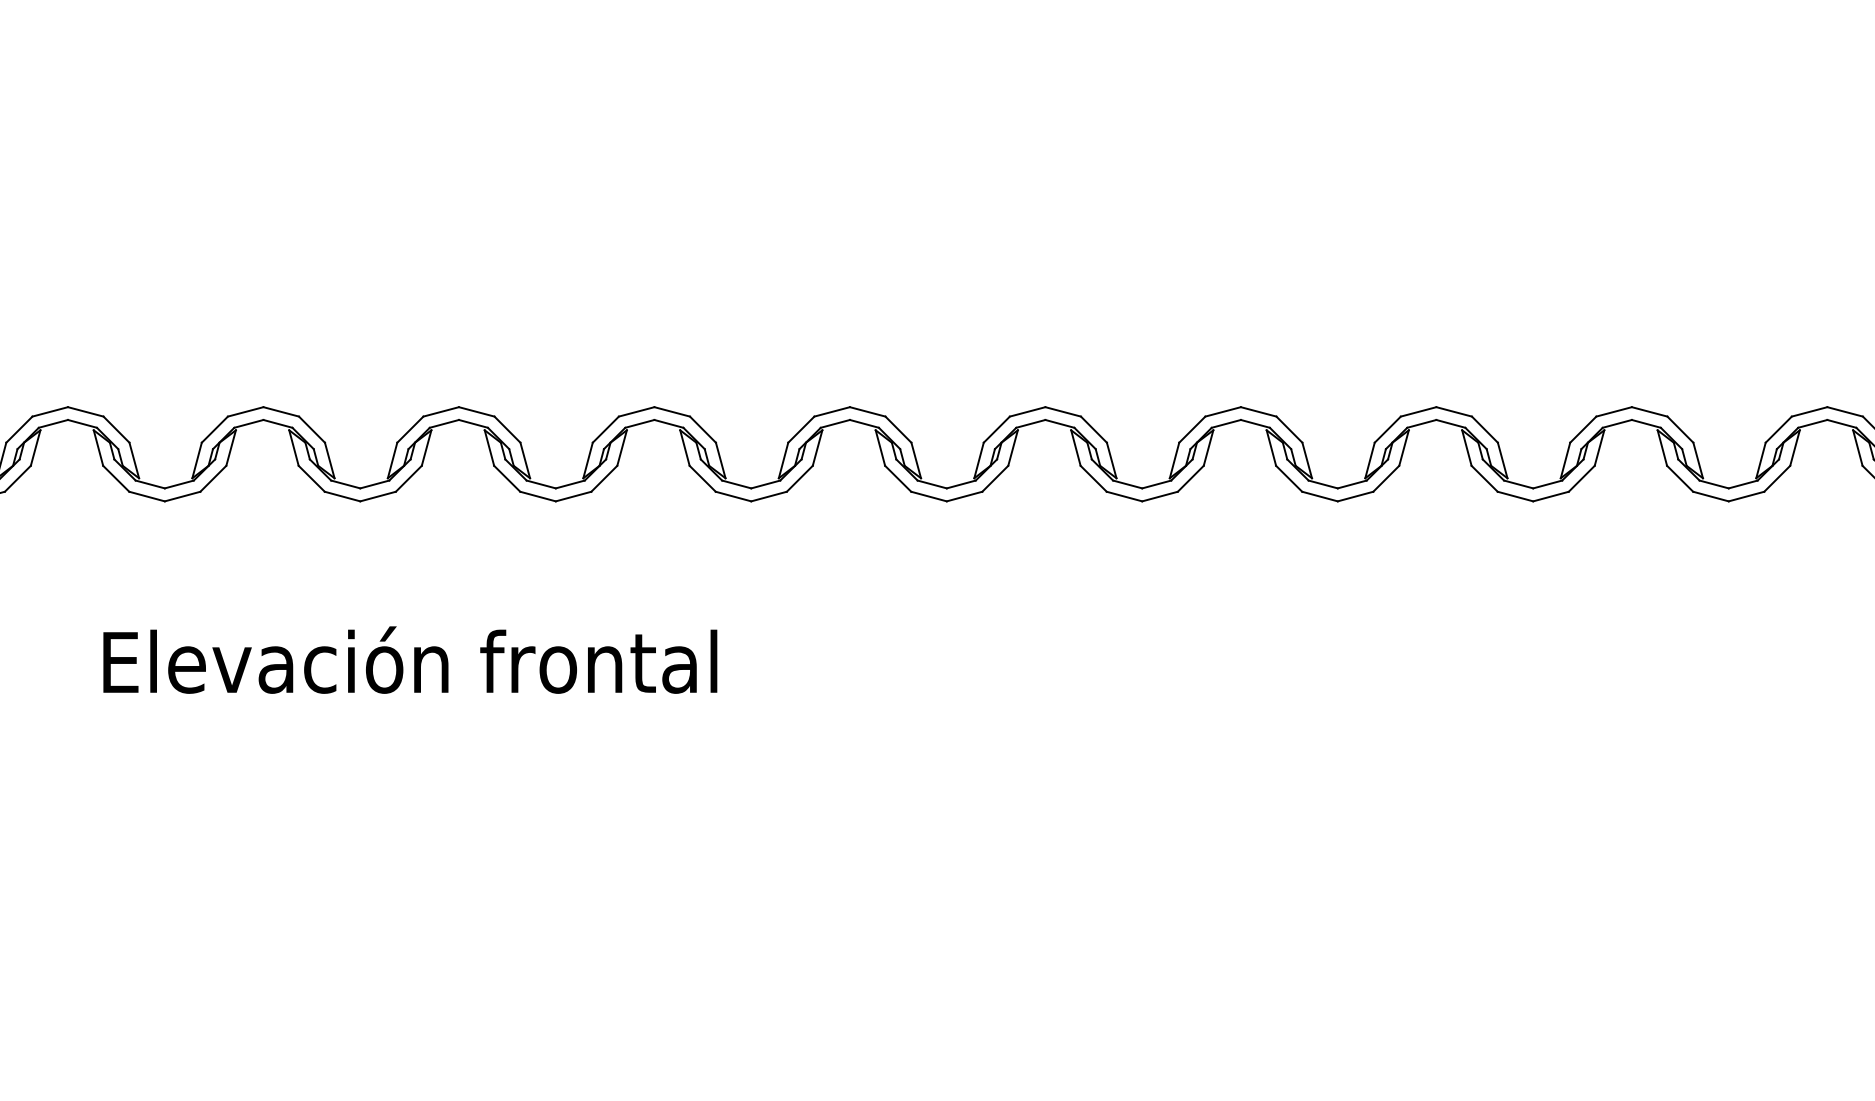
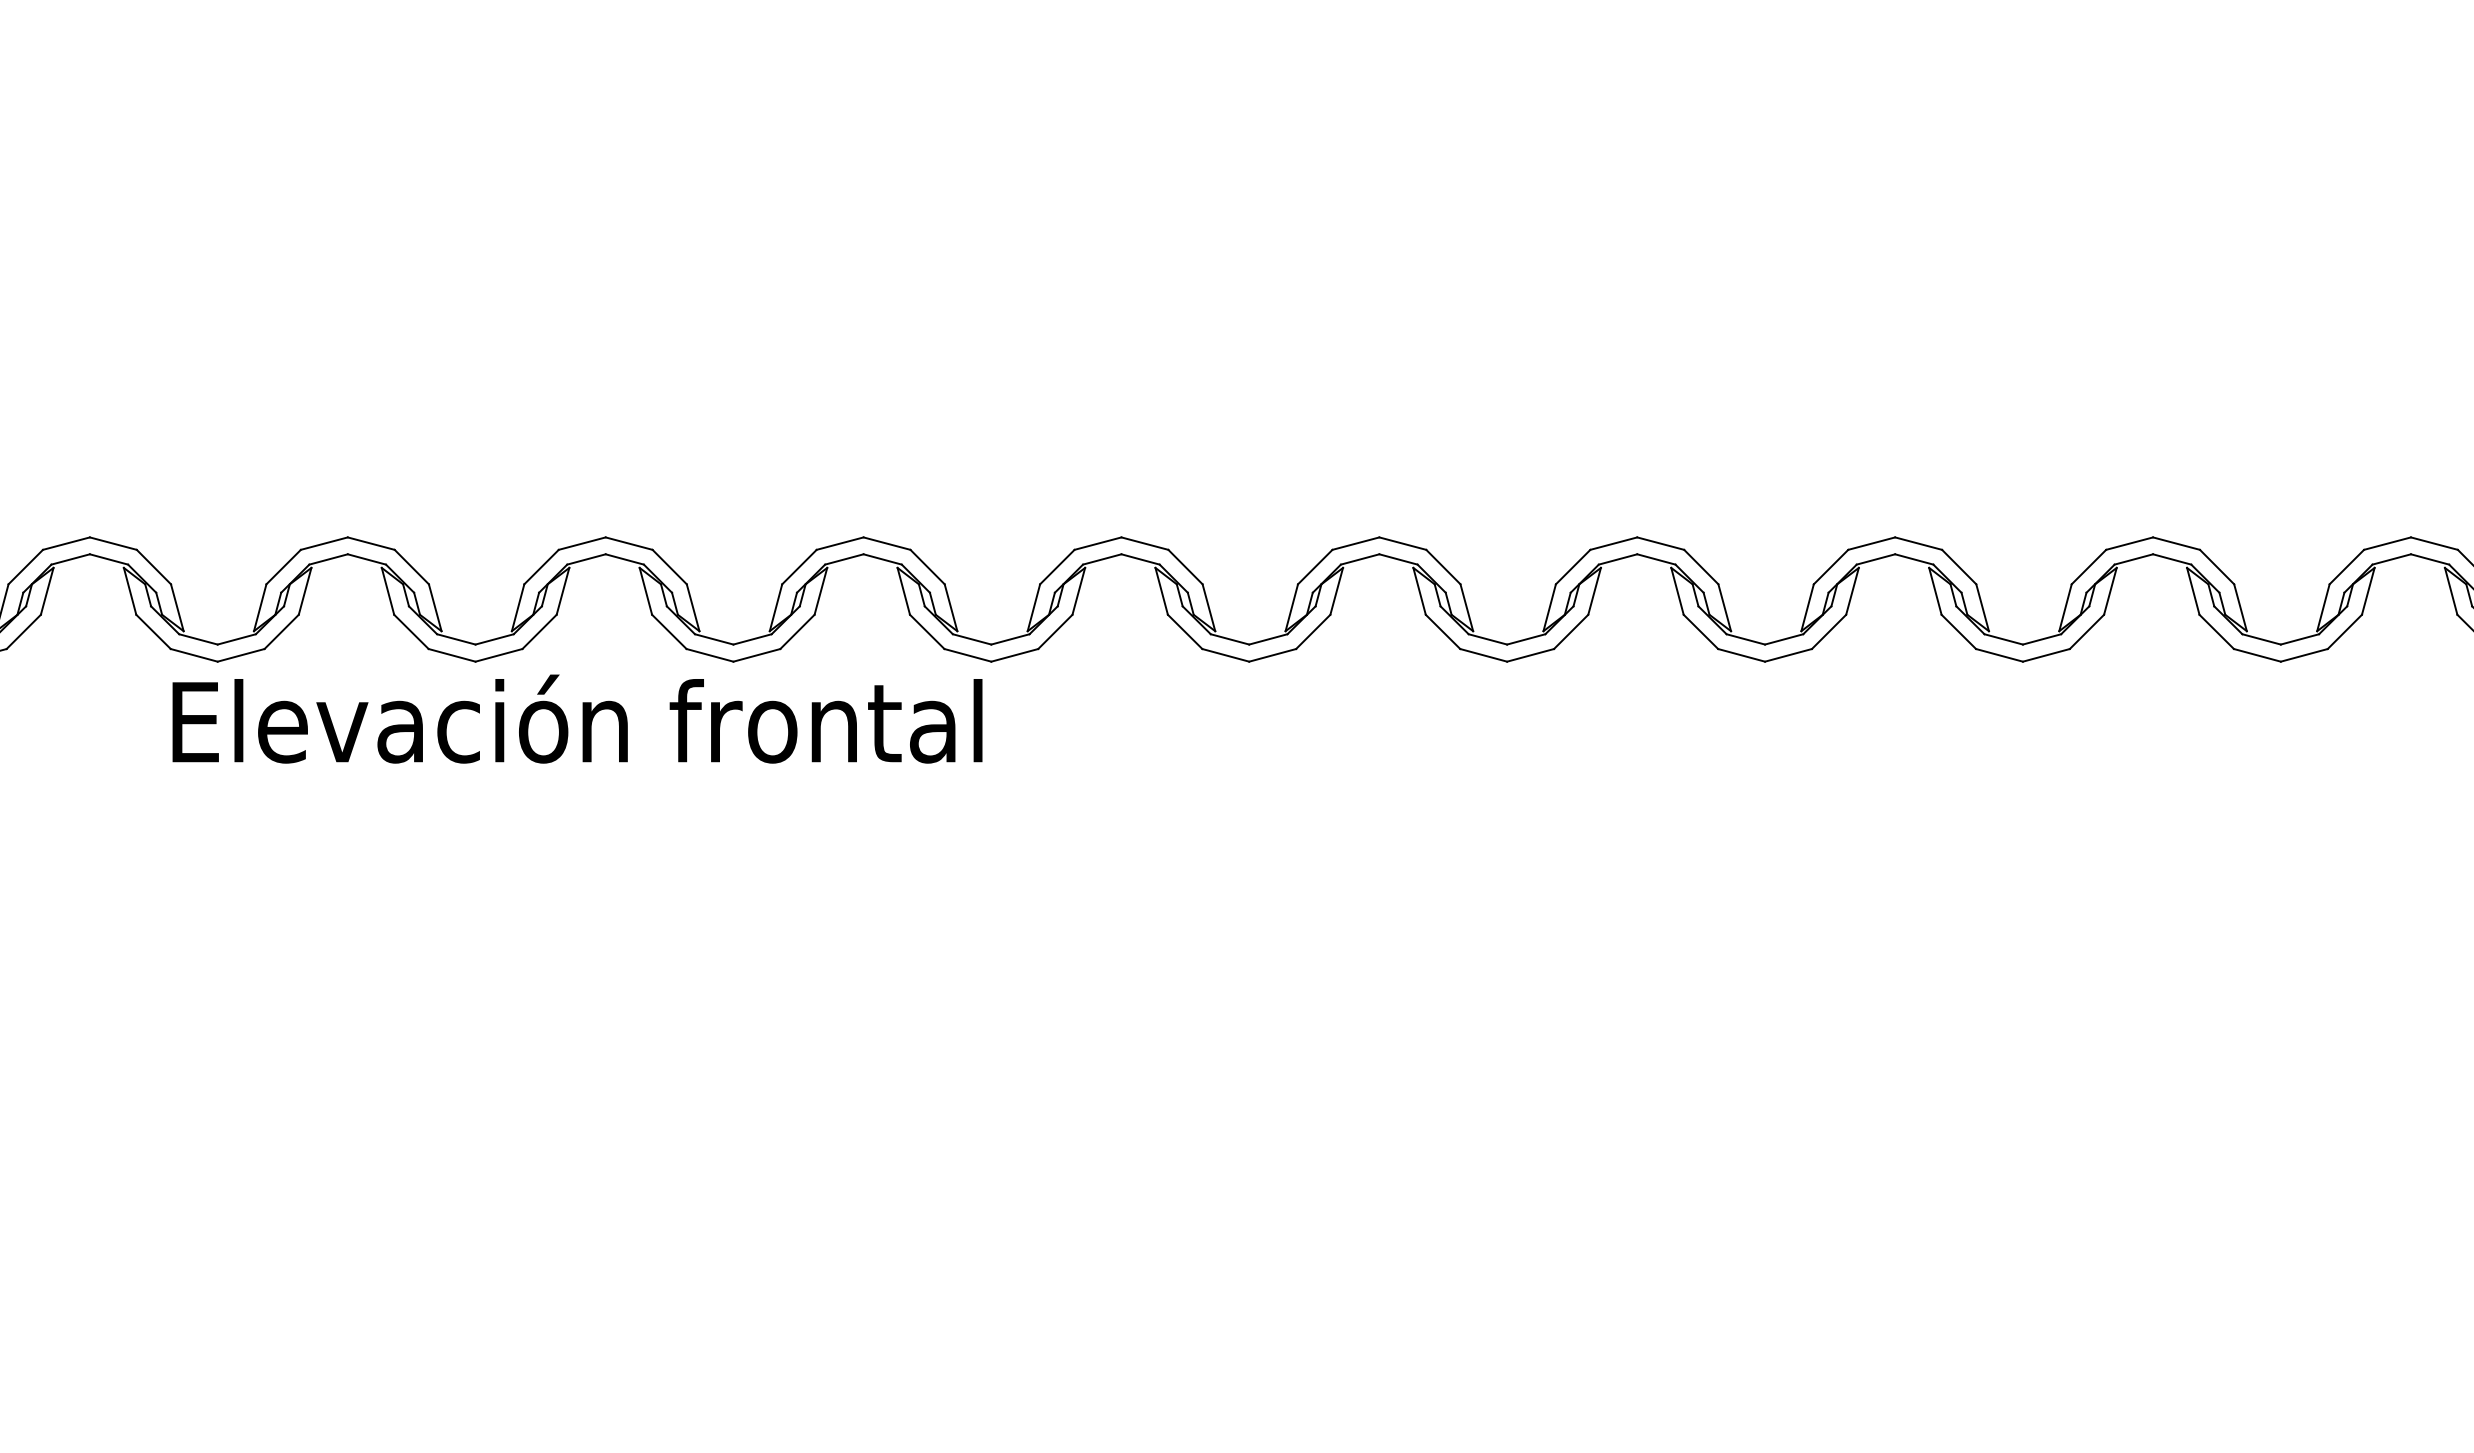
text: (410, 659) -> (577, 718), moved

